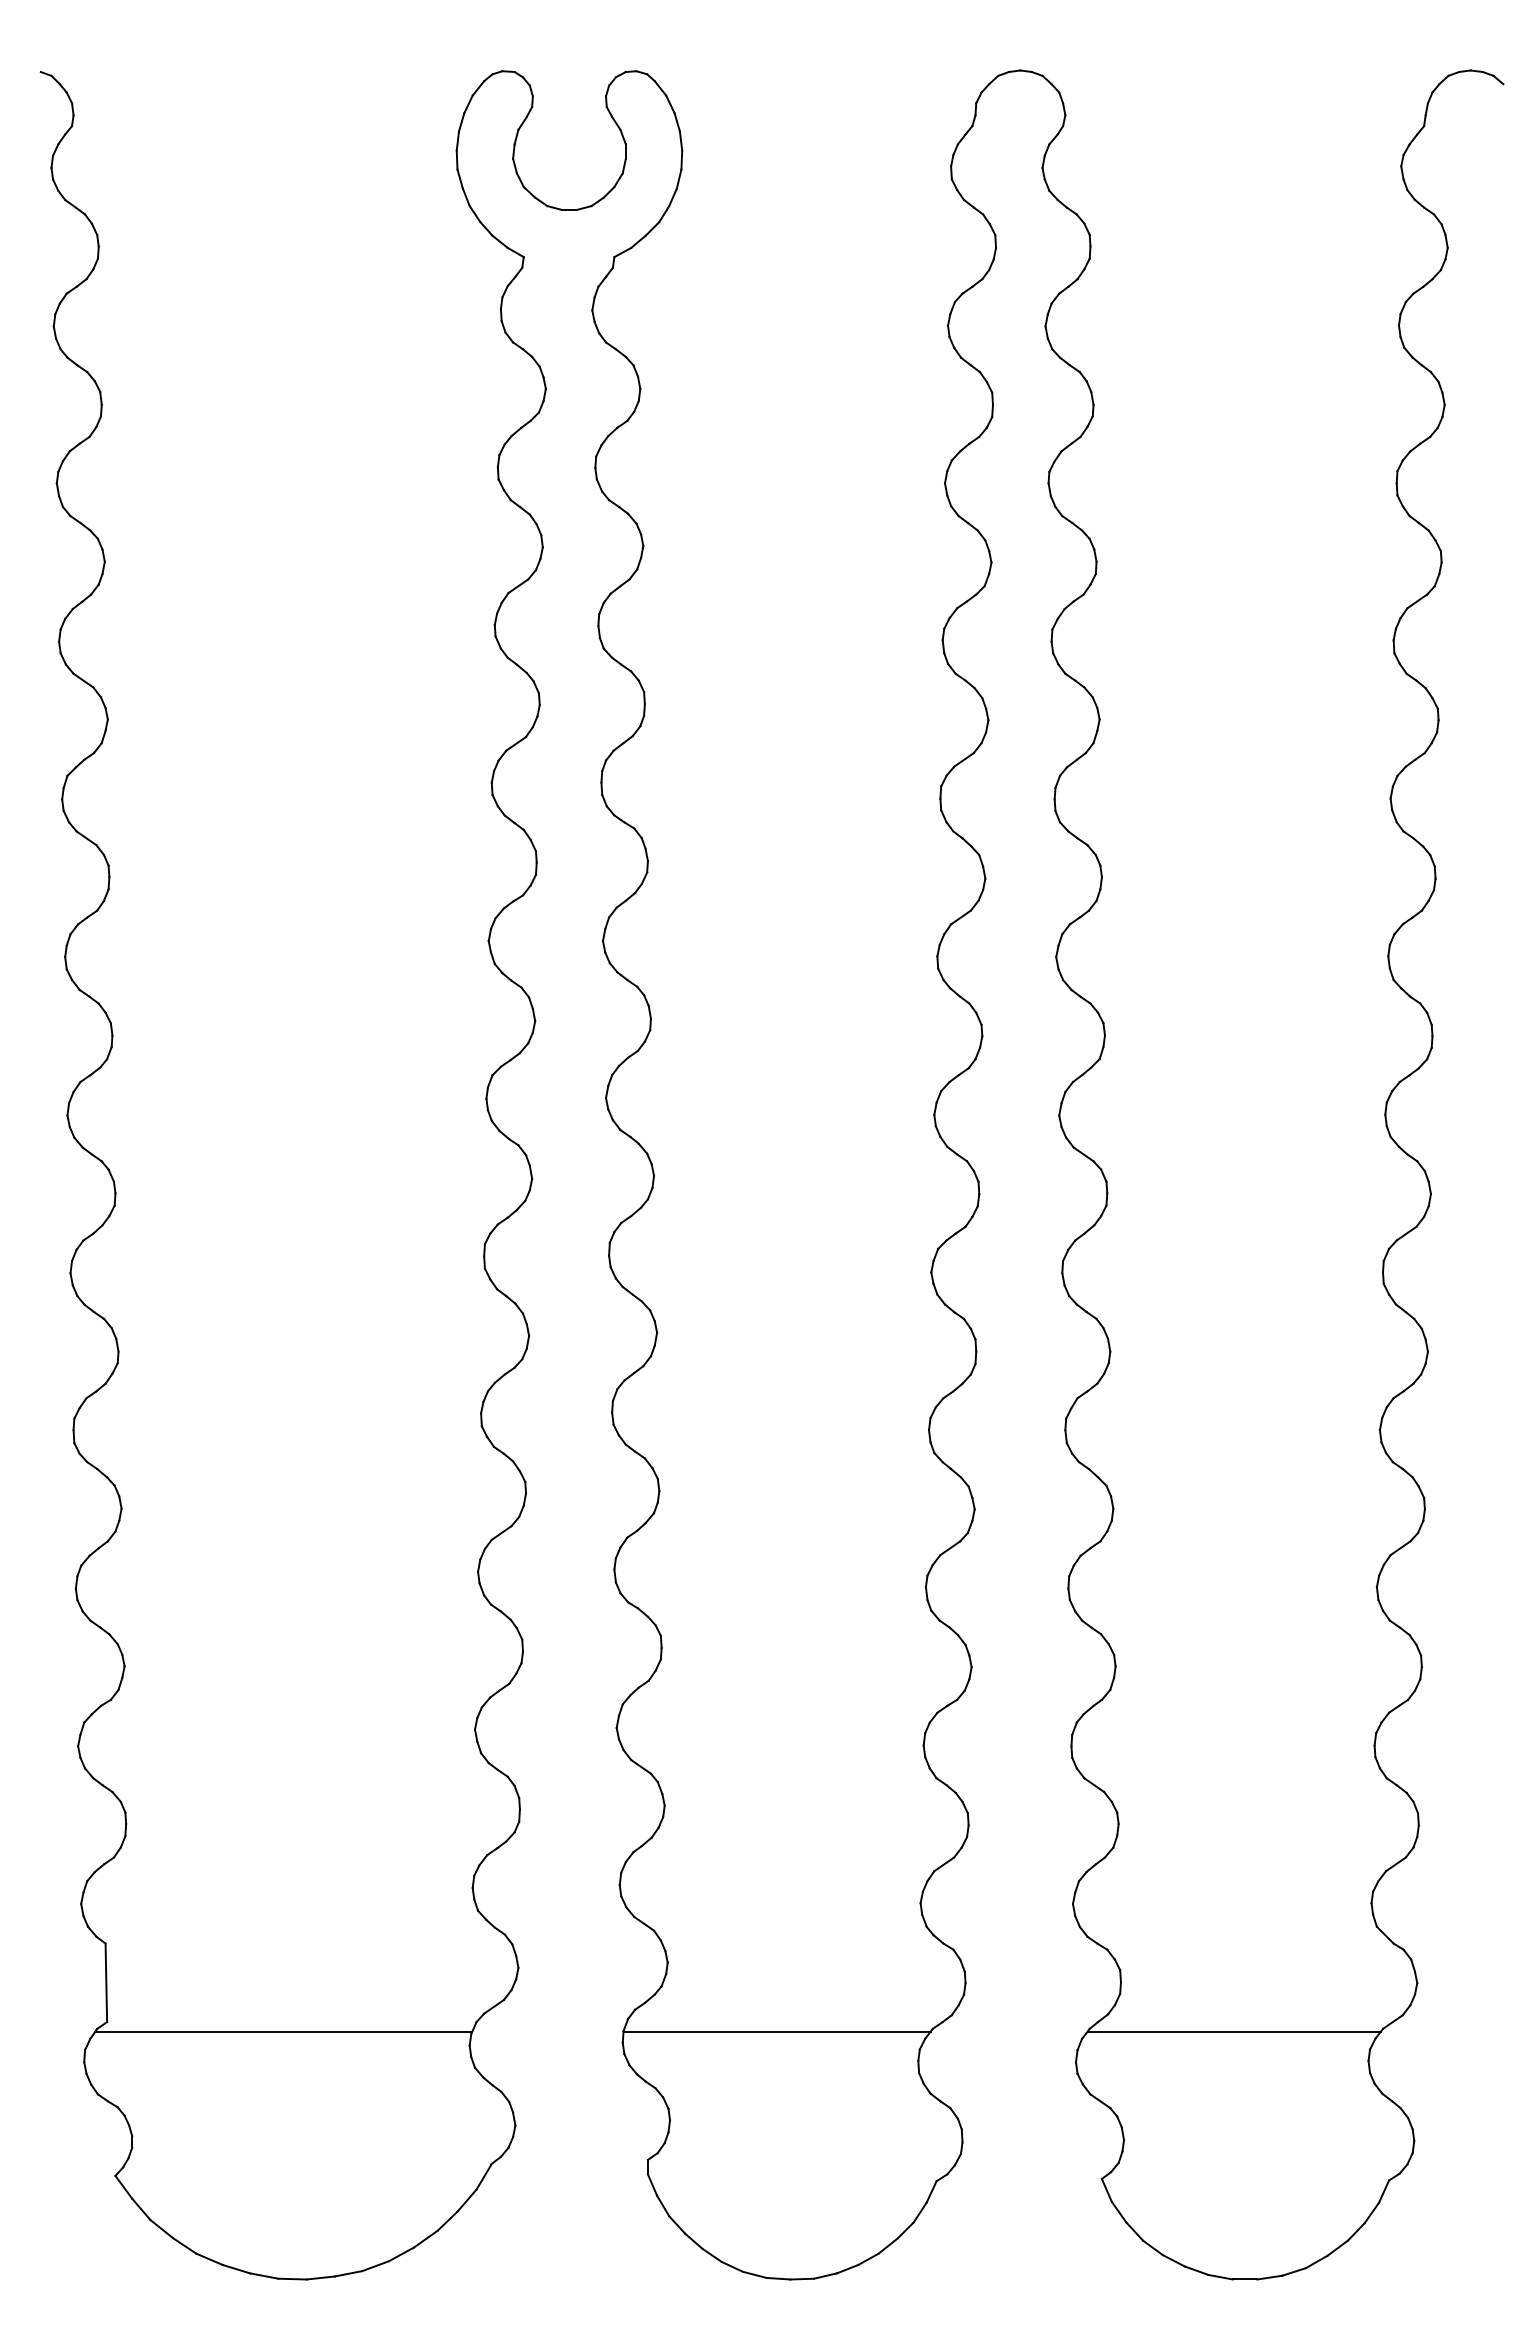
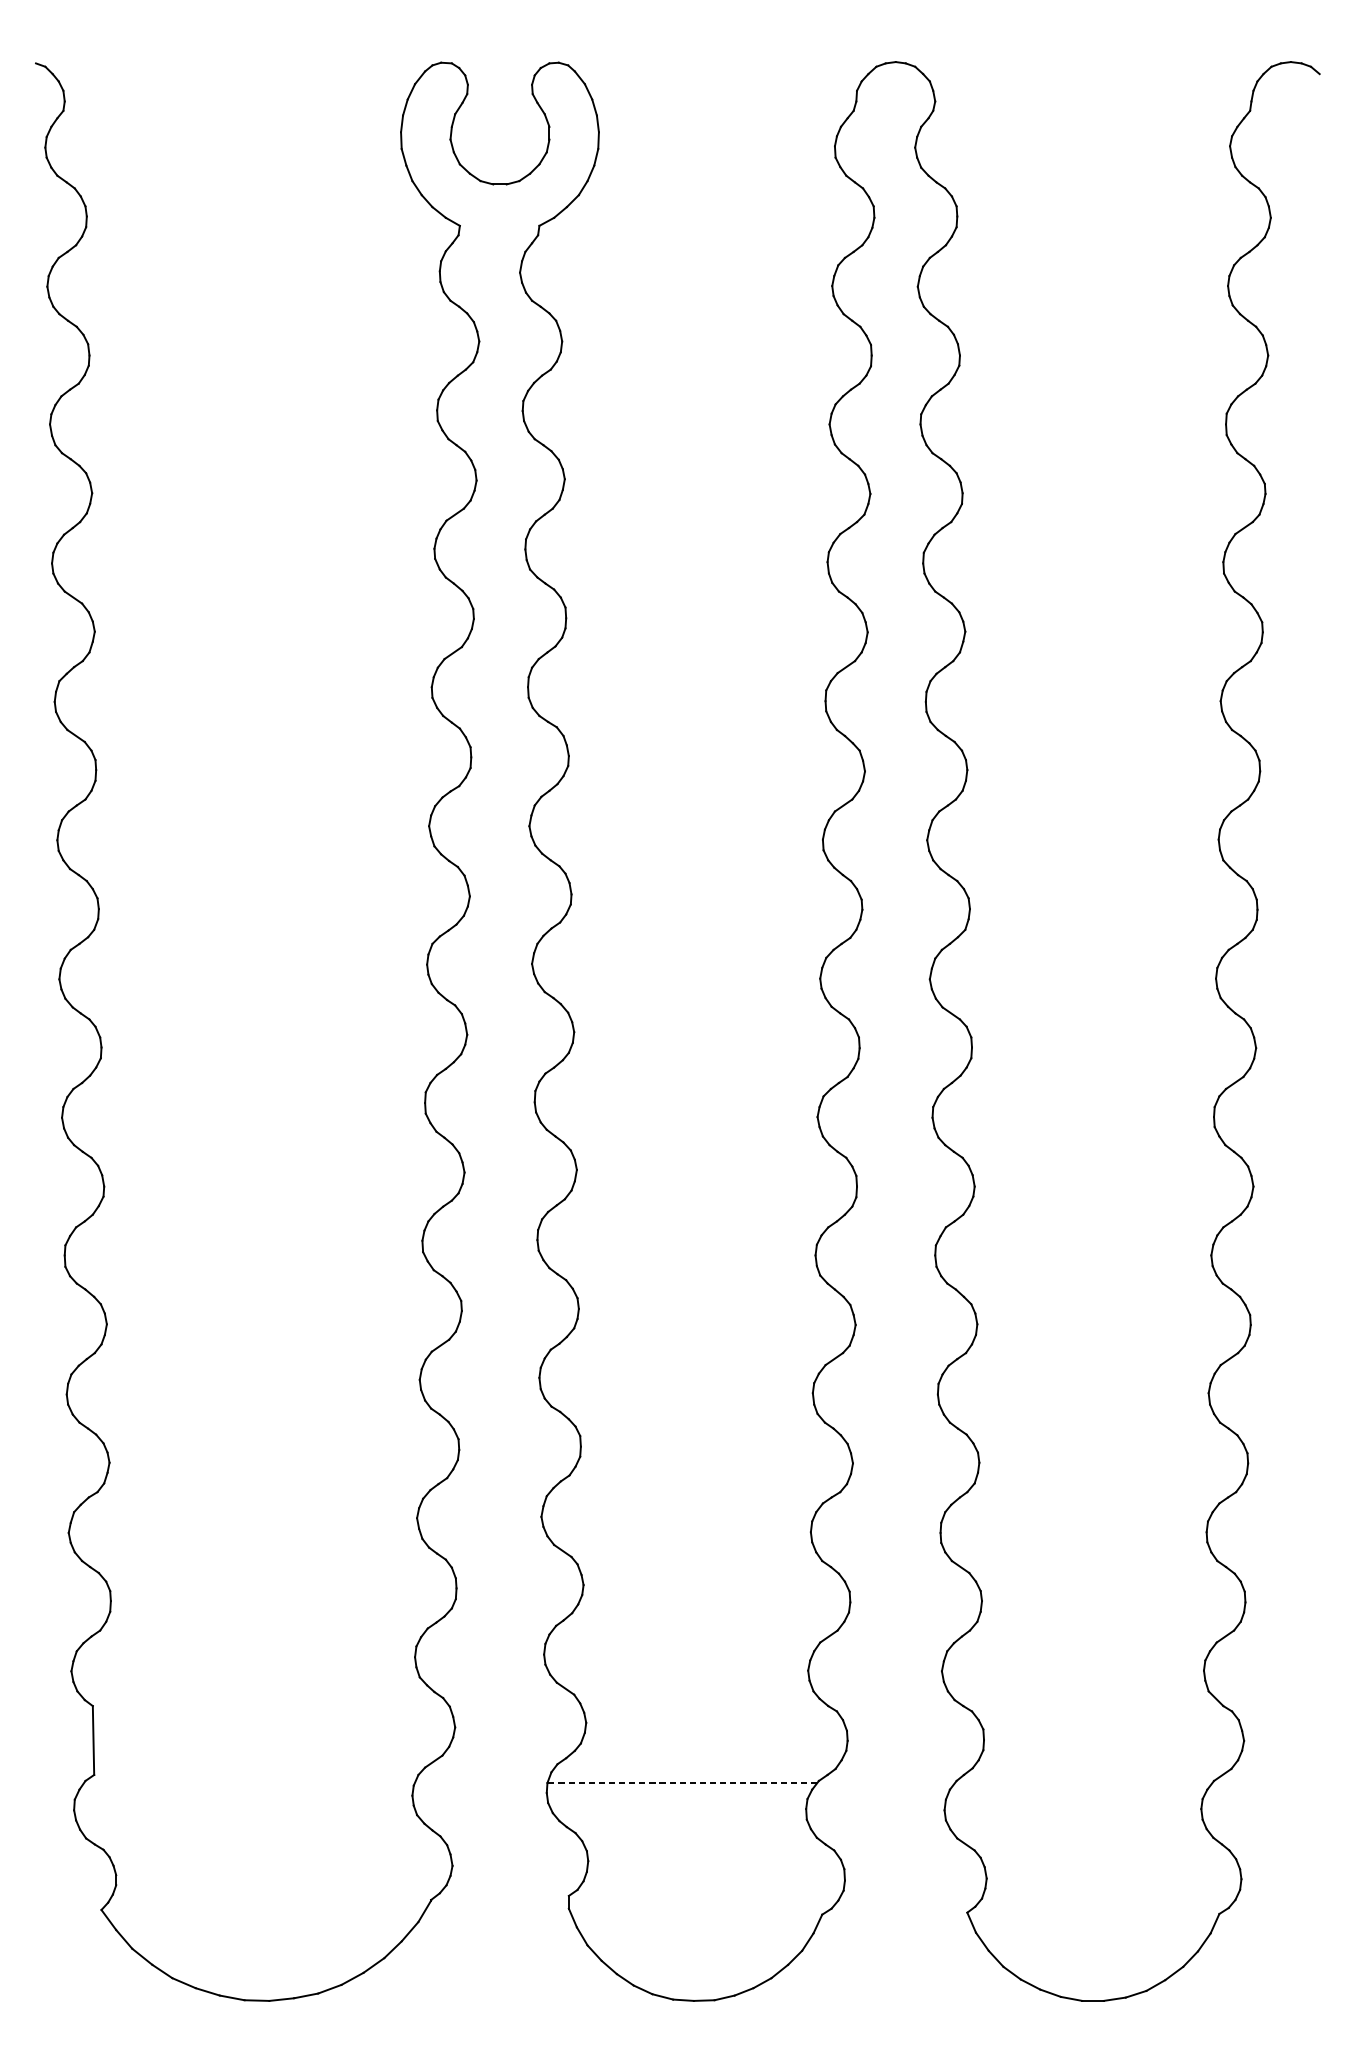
line: (283, 2031) -> (248, 1783), removed
line: (777, 2031) -> (682, 1783), solid -> dashed
line: (1233, 2031) -> (1082, 1783), removed

